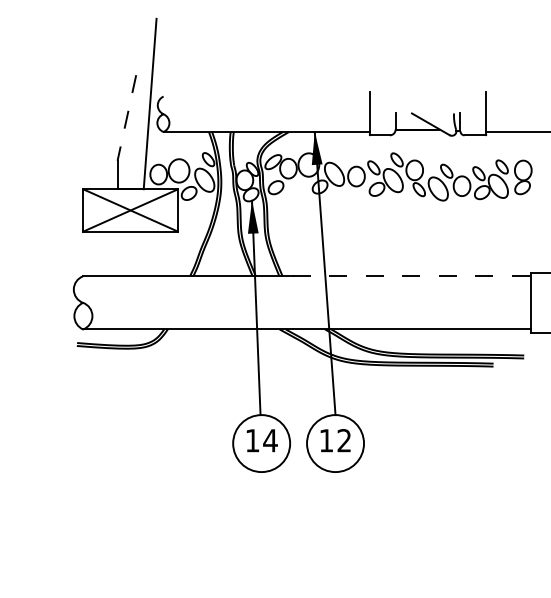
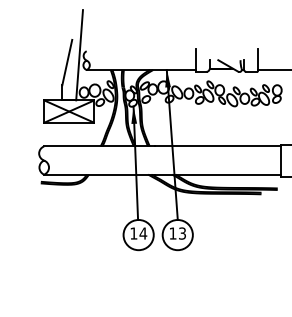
line: (127, 119) -> (67, 63), dashed -> solid
line: (412, 276) -> (218, 146), dashed -> solid
text: (344, 440) -> (182, 233), 12 -> 13

